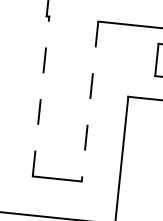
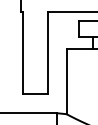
line: (40, 97) -> (22, 53), dashed -> solid
line: (89, 102) -> (47, 53), dashed -> solid

